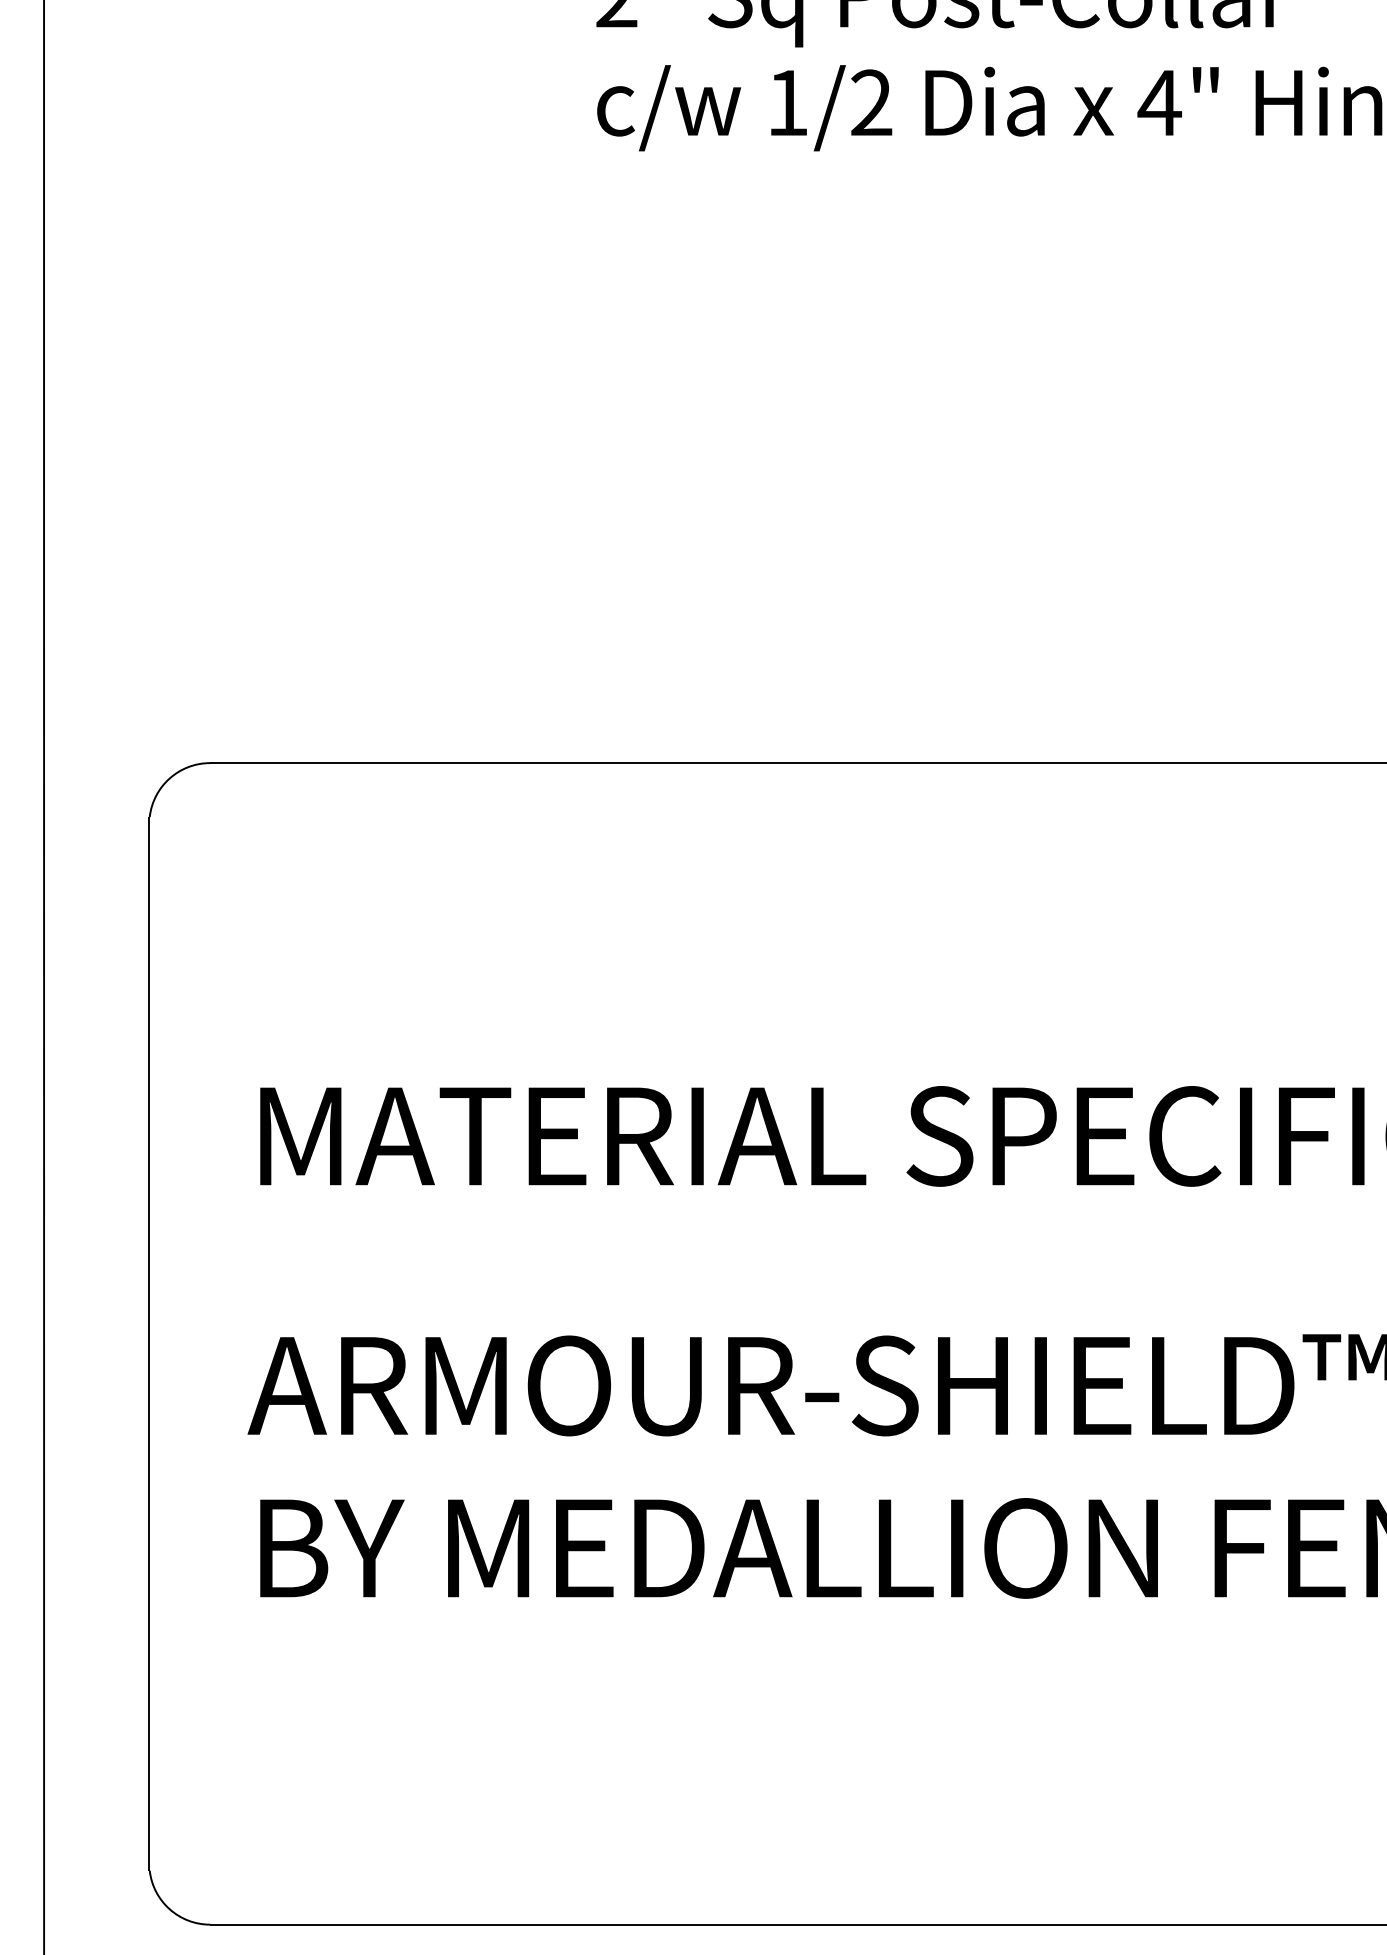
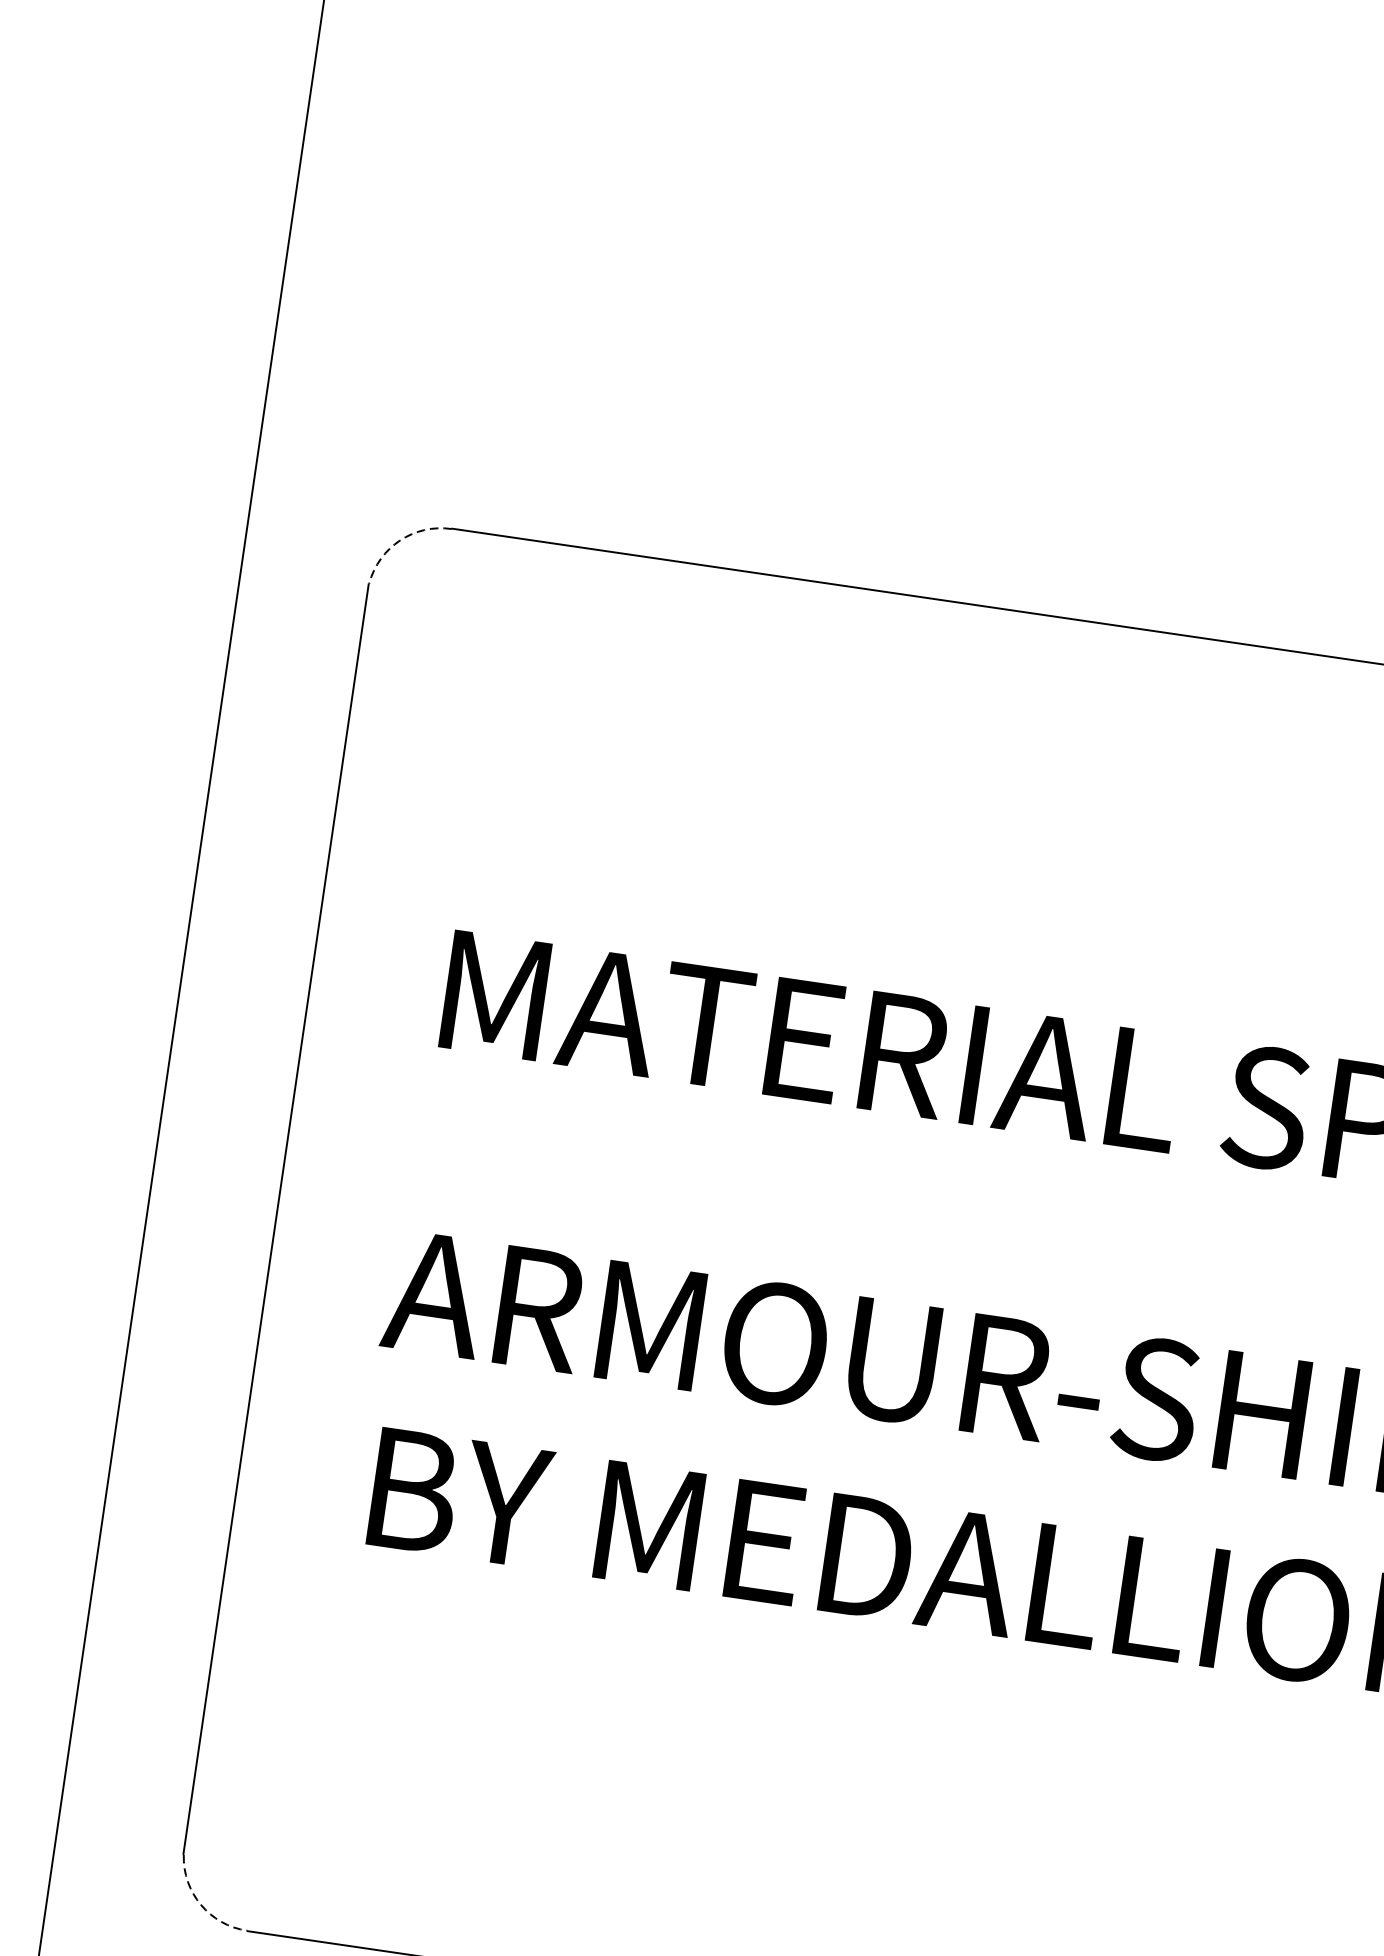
arc: (169, 778) -> (399, 540), solid -> dashed
arc: (169, 1909) -> (200, 1905), solid -> dashed

